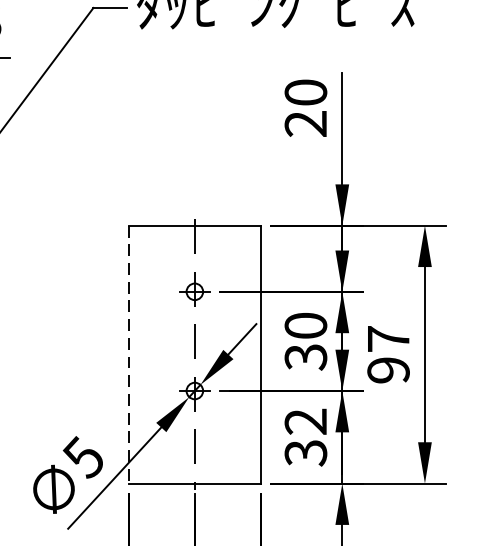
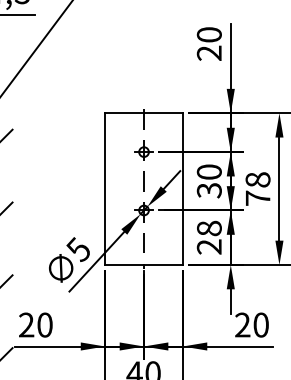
text: (387, 353) -> (257, 188), 97 -> 78
line: (129, 355) -> (105, 189), dashed -> solid
text: (304, 436) -> (208, 237), 32 -> 28

